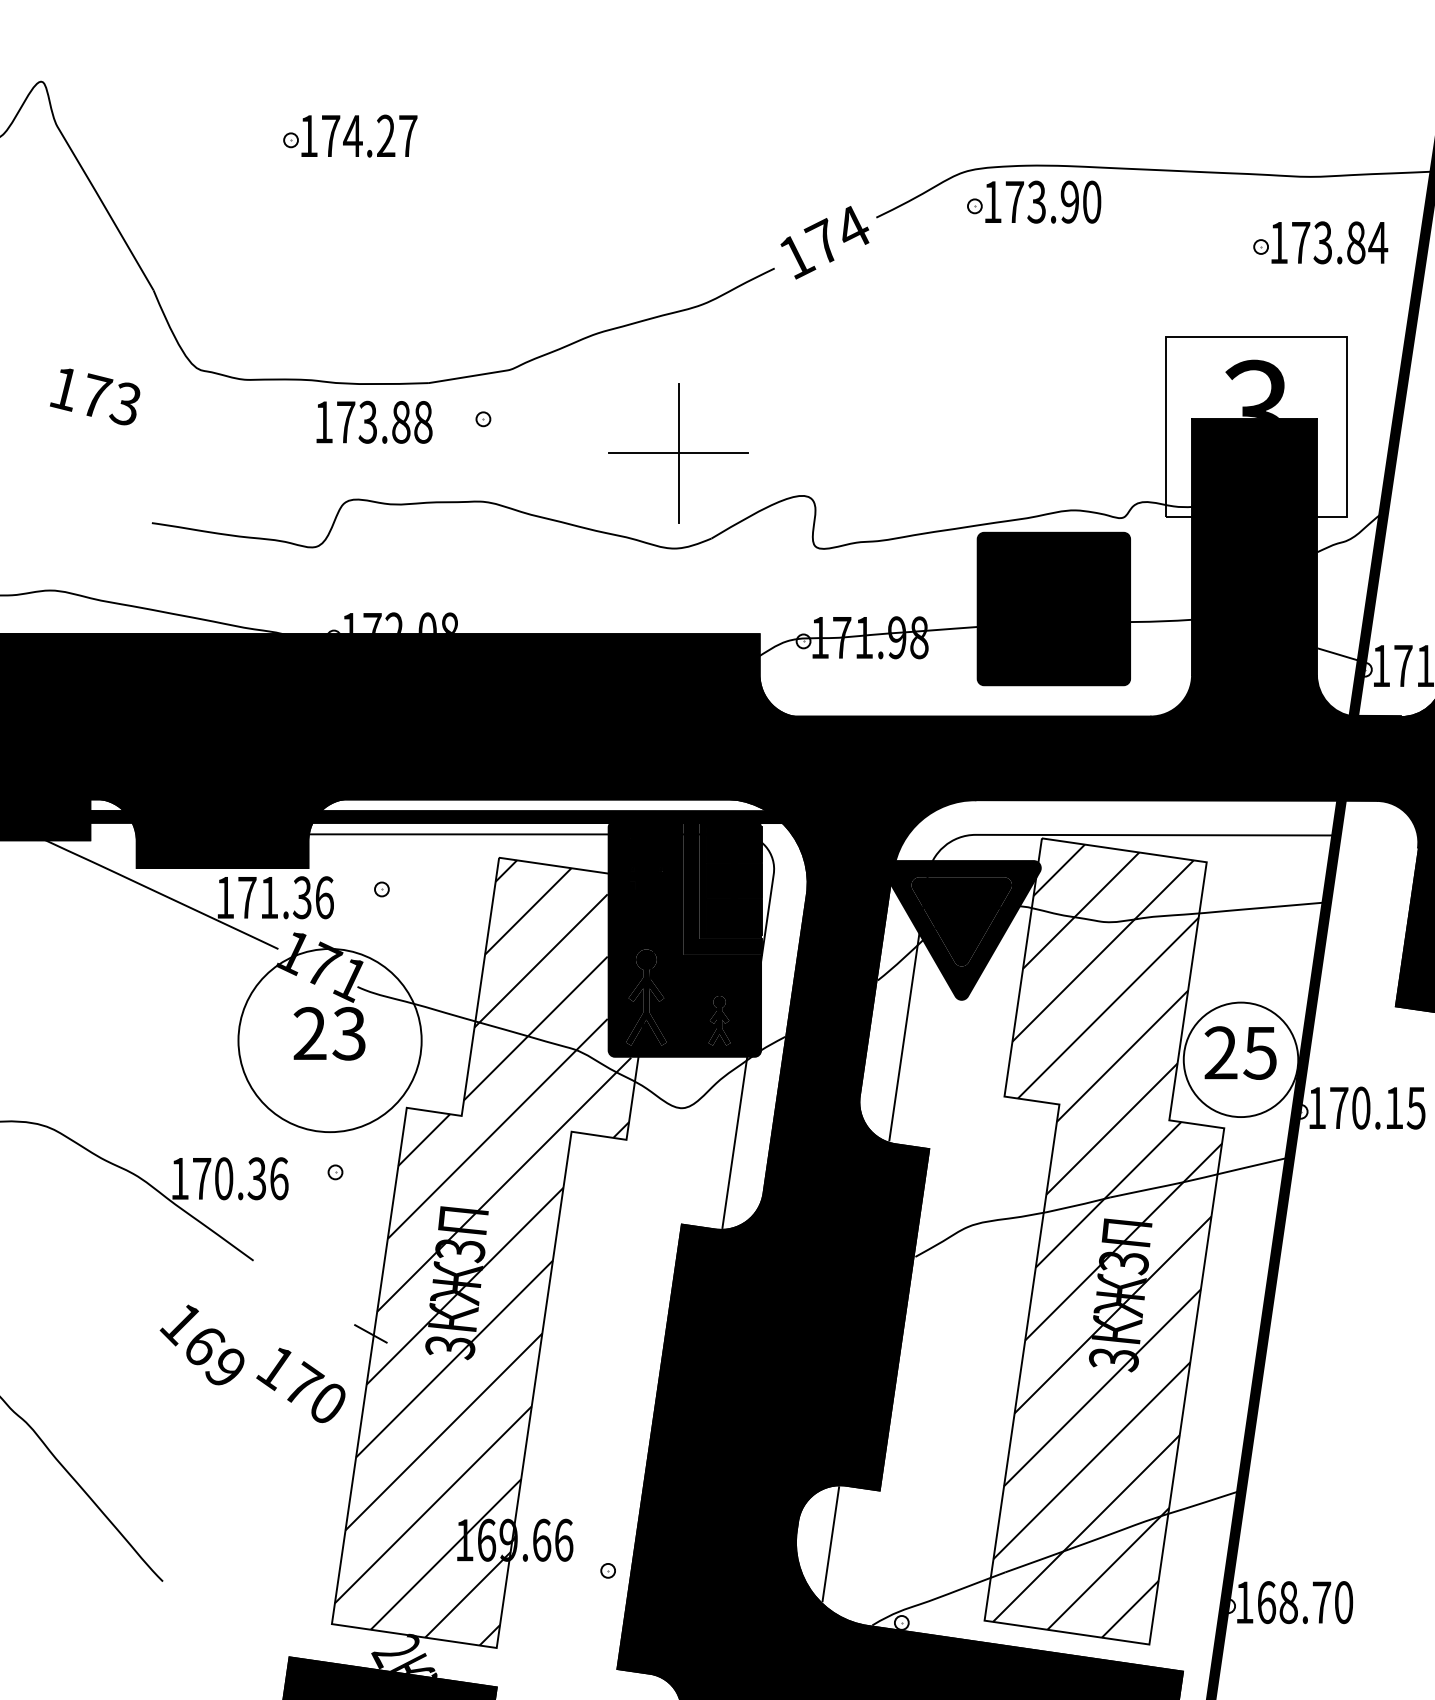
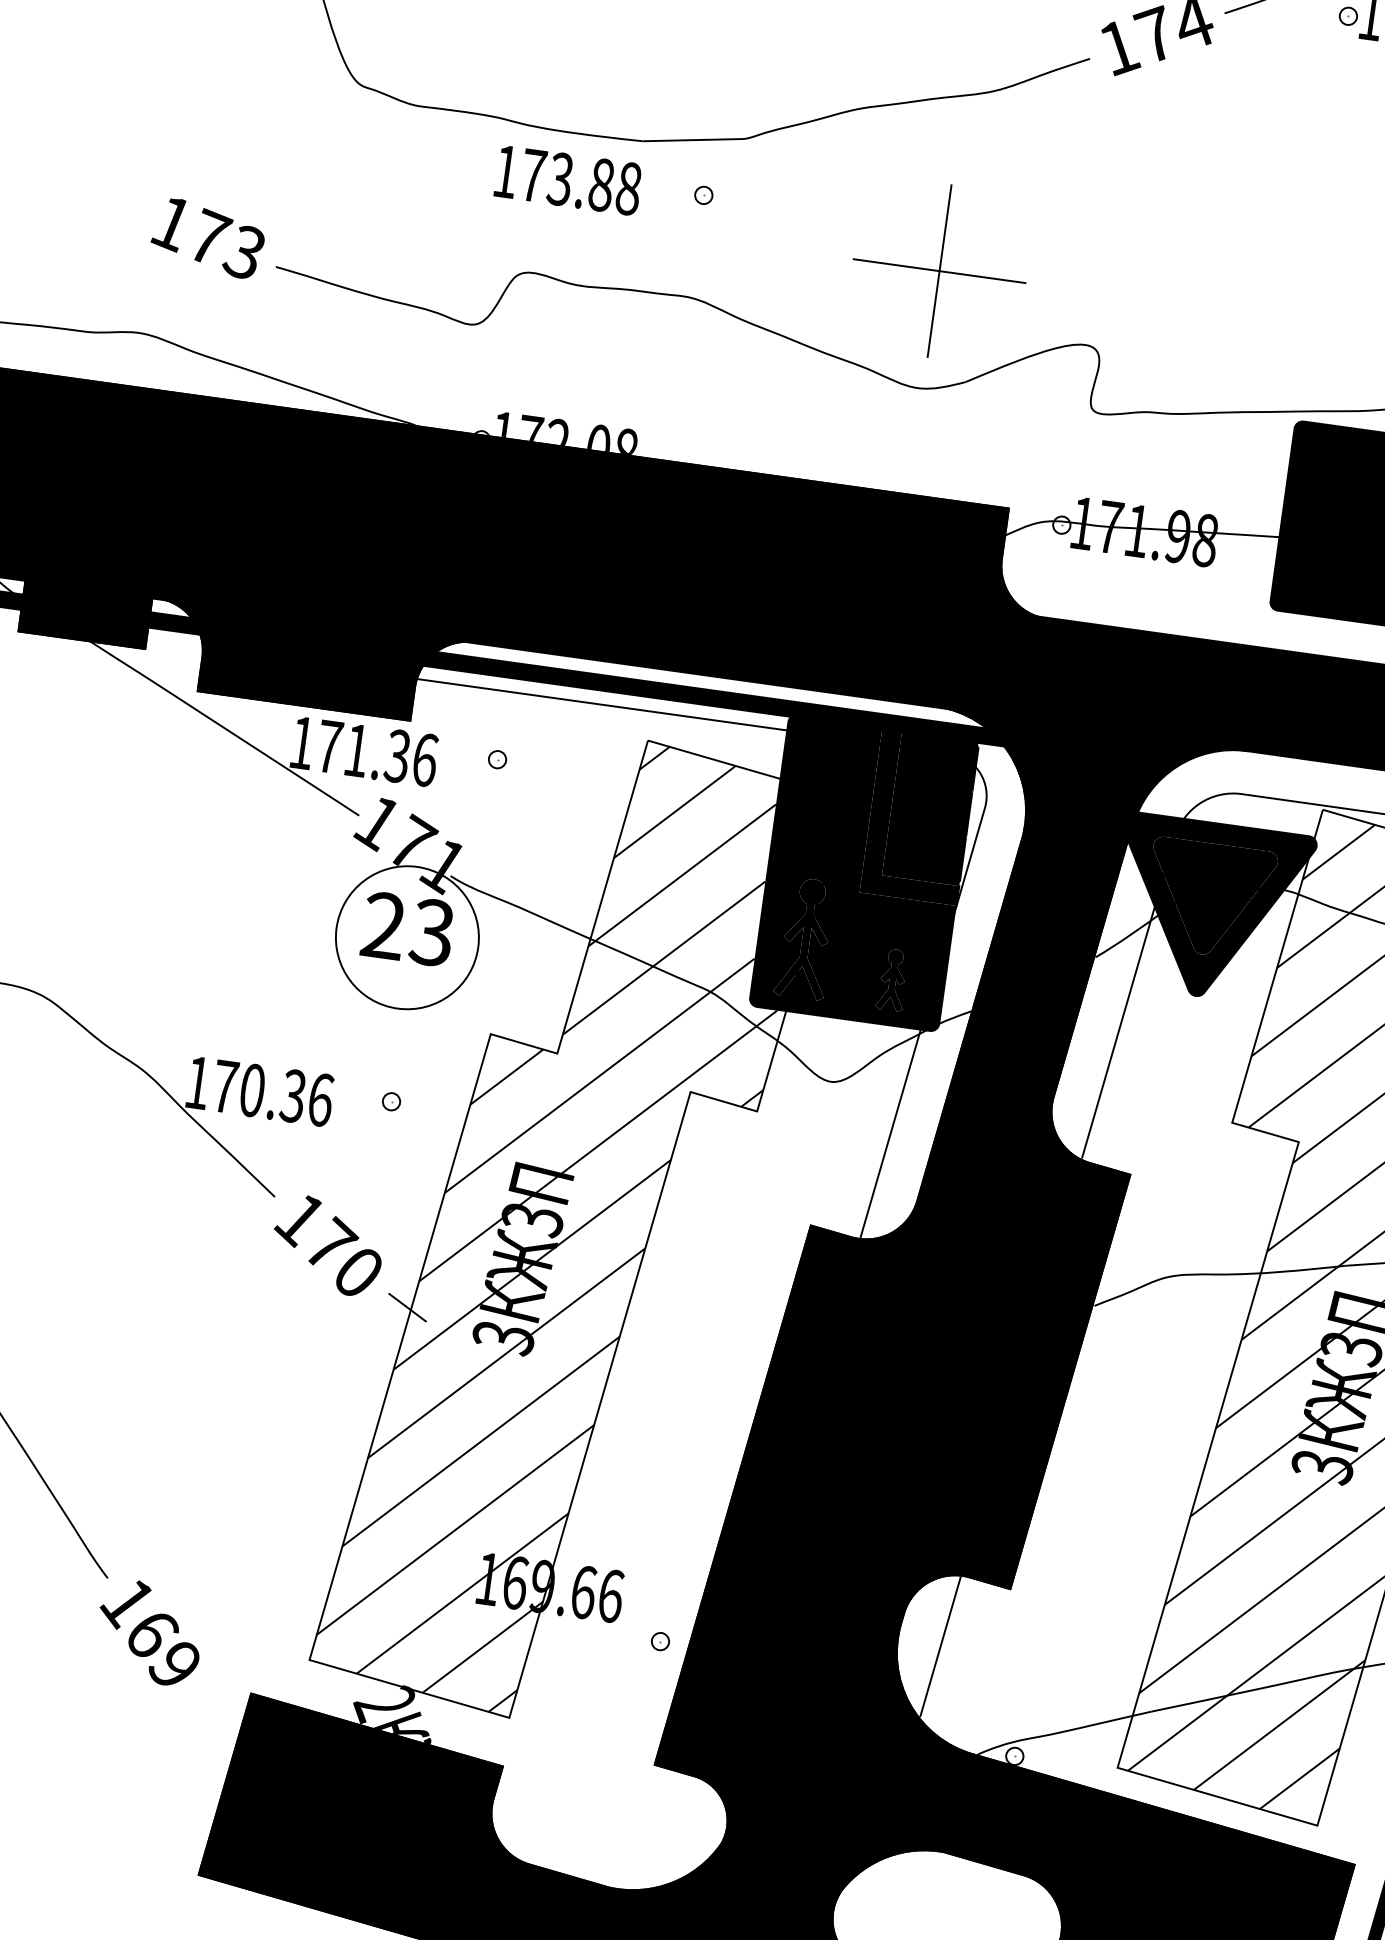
text: (95, 396) -> (208, 237), moved
circle: (329, 1040) -> (406, 937), size x0.62
text: (201, 1344) -> (148, 1631), moved
text: (300, 1384) -> (327, 1244), moved

